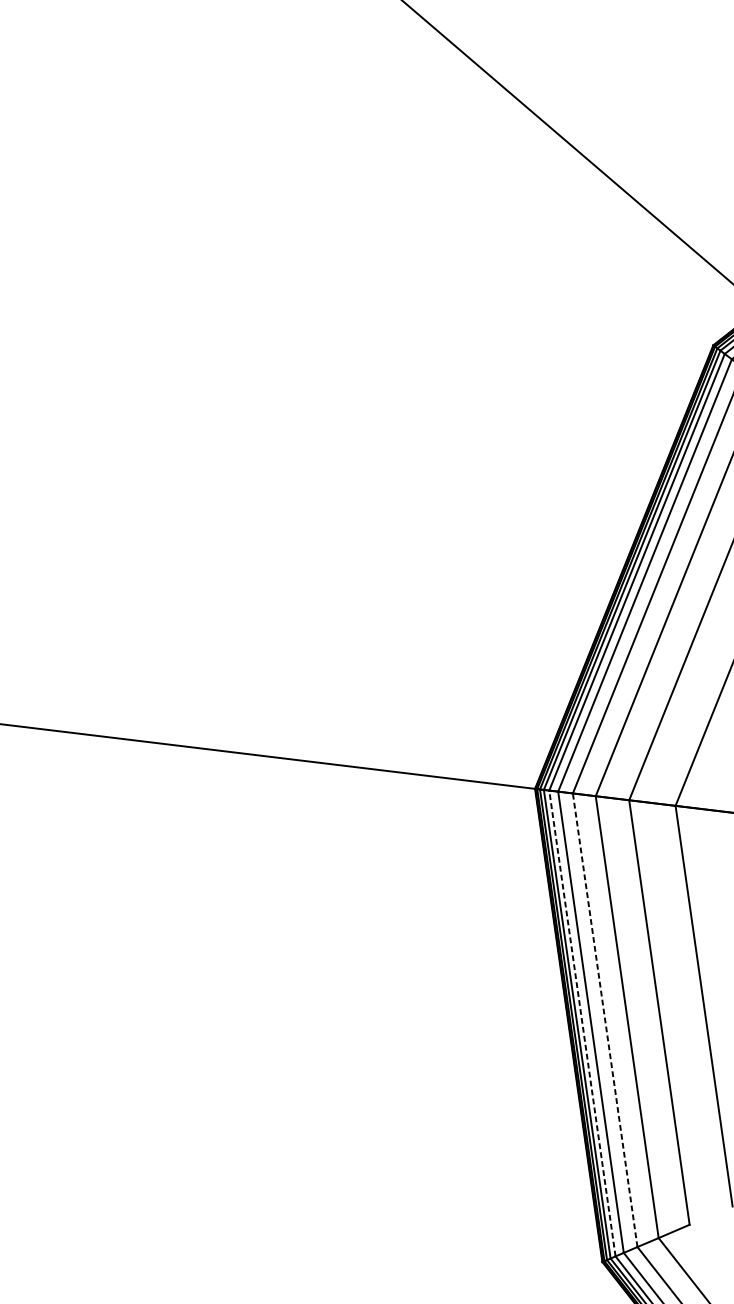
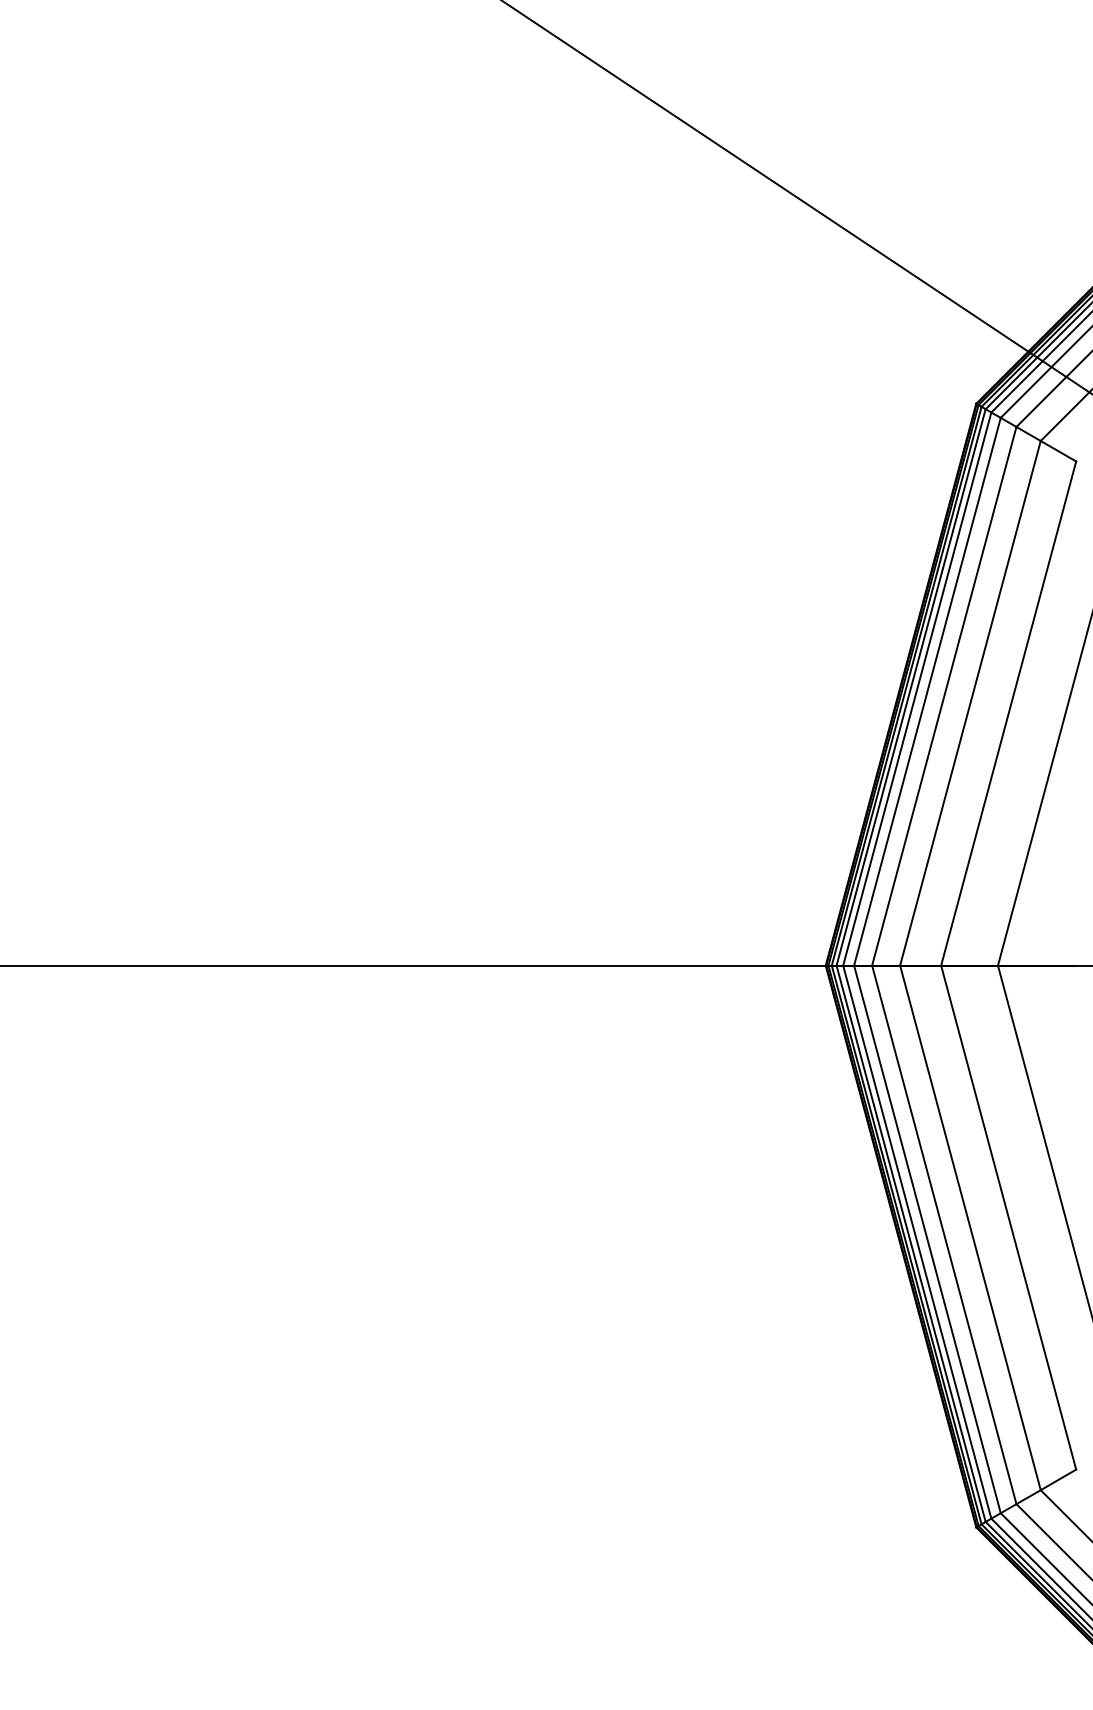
line: (605, 1019) -> (944, 1234), dashed -> solid
line: (582, 1023) -> (917, 1241), dashed -> solid

